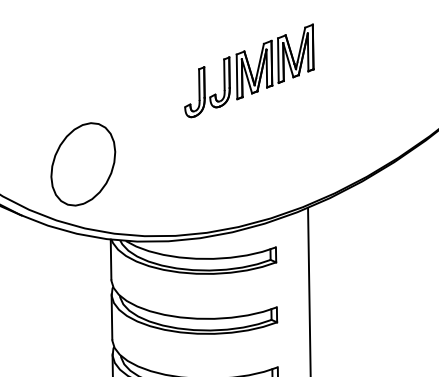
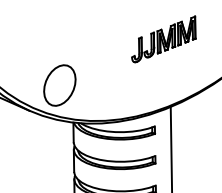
part: (248, 71) -> (163, 39), moved

